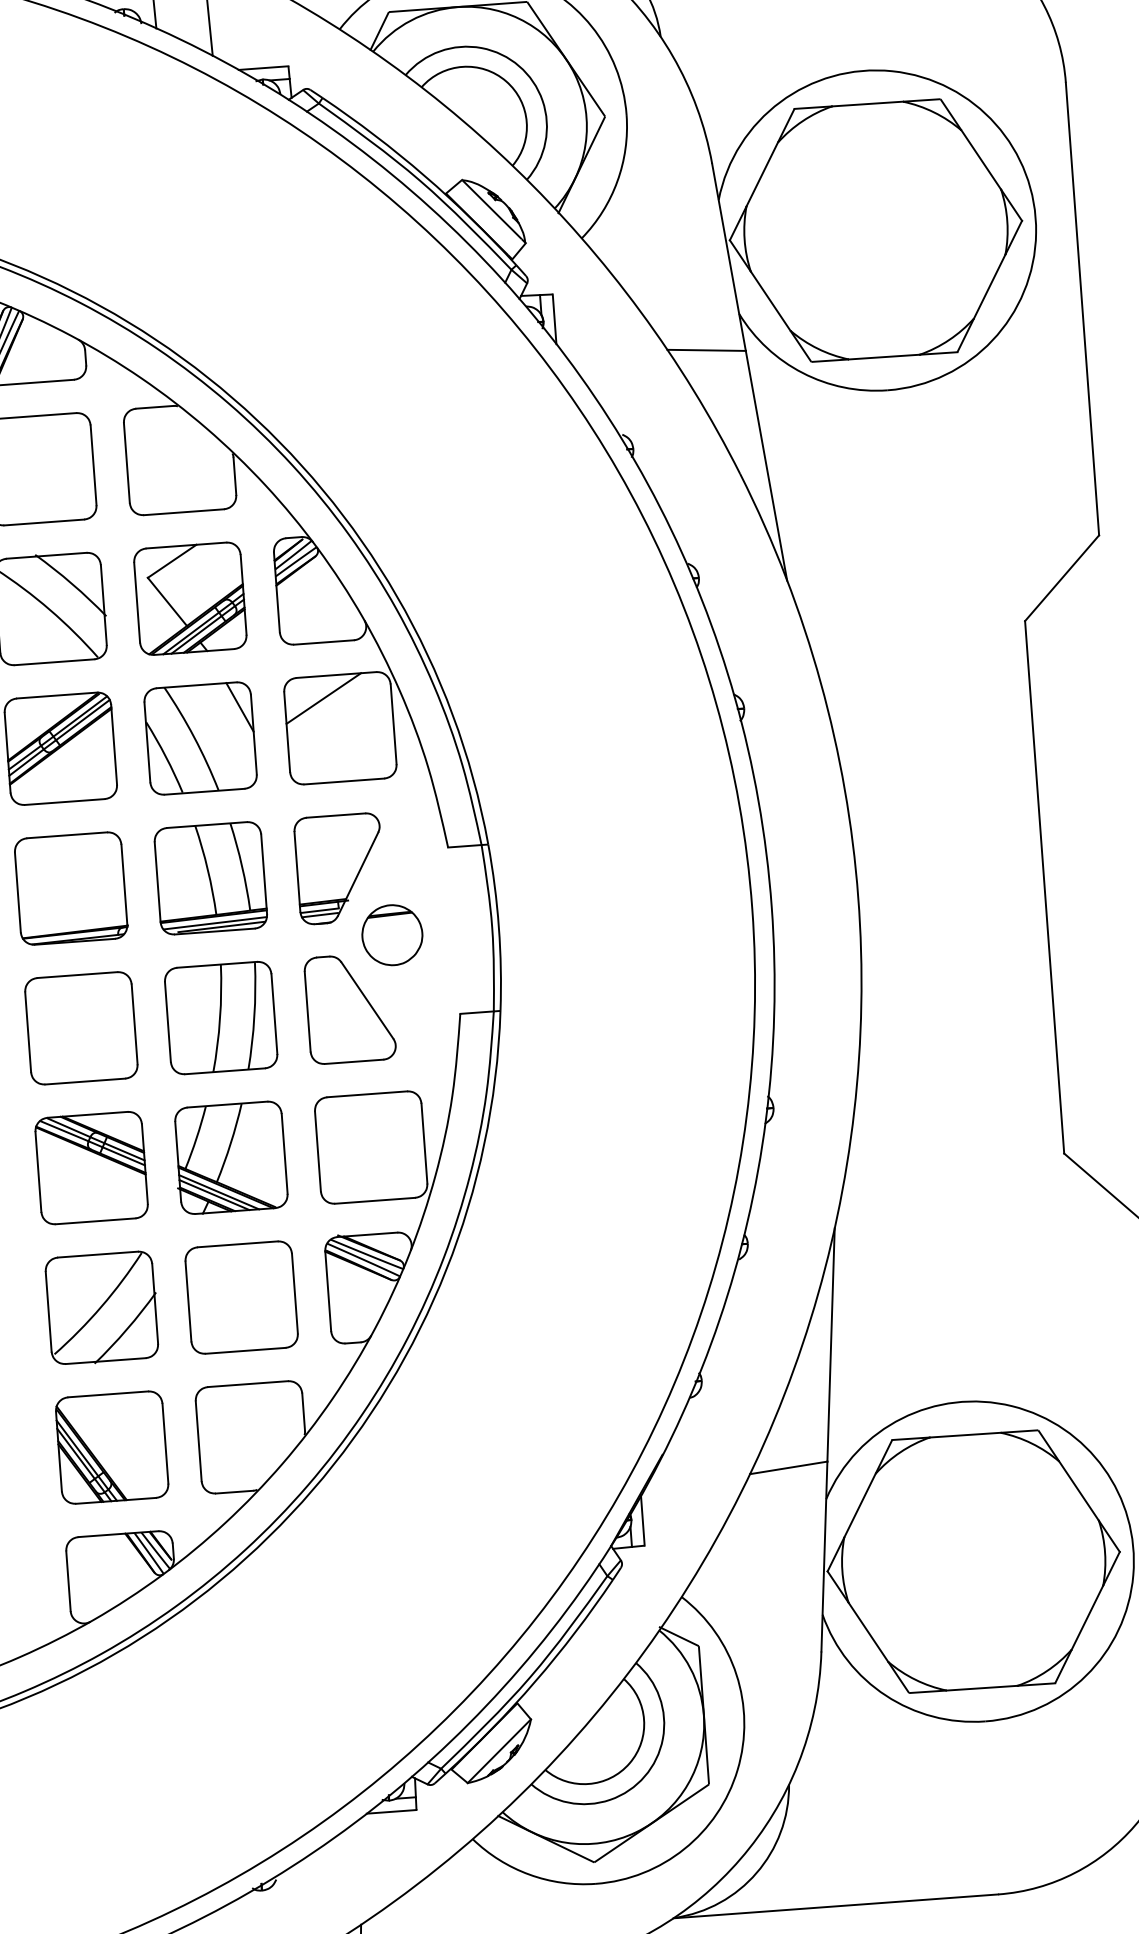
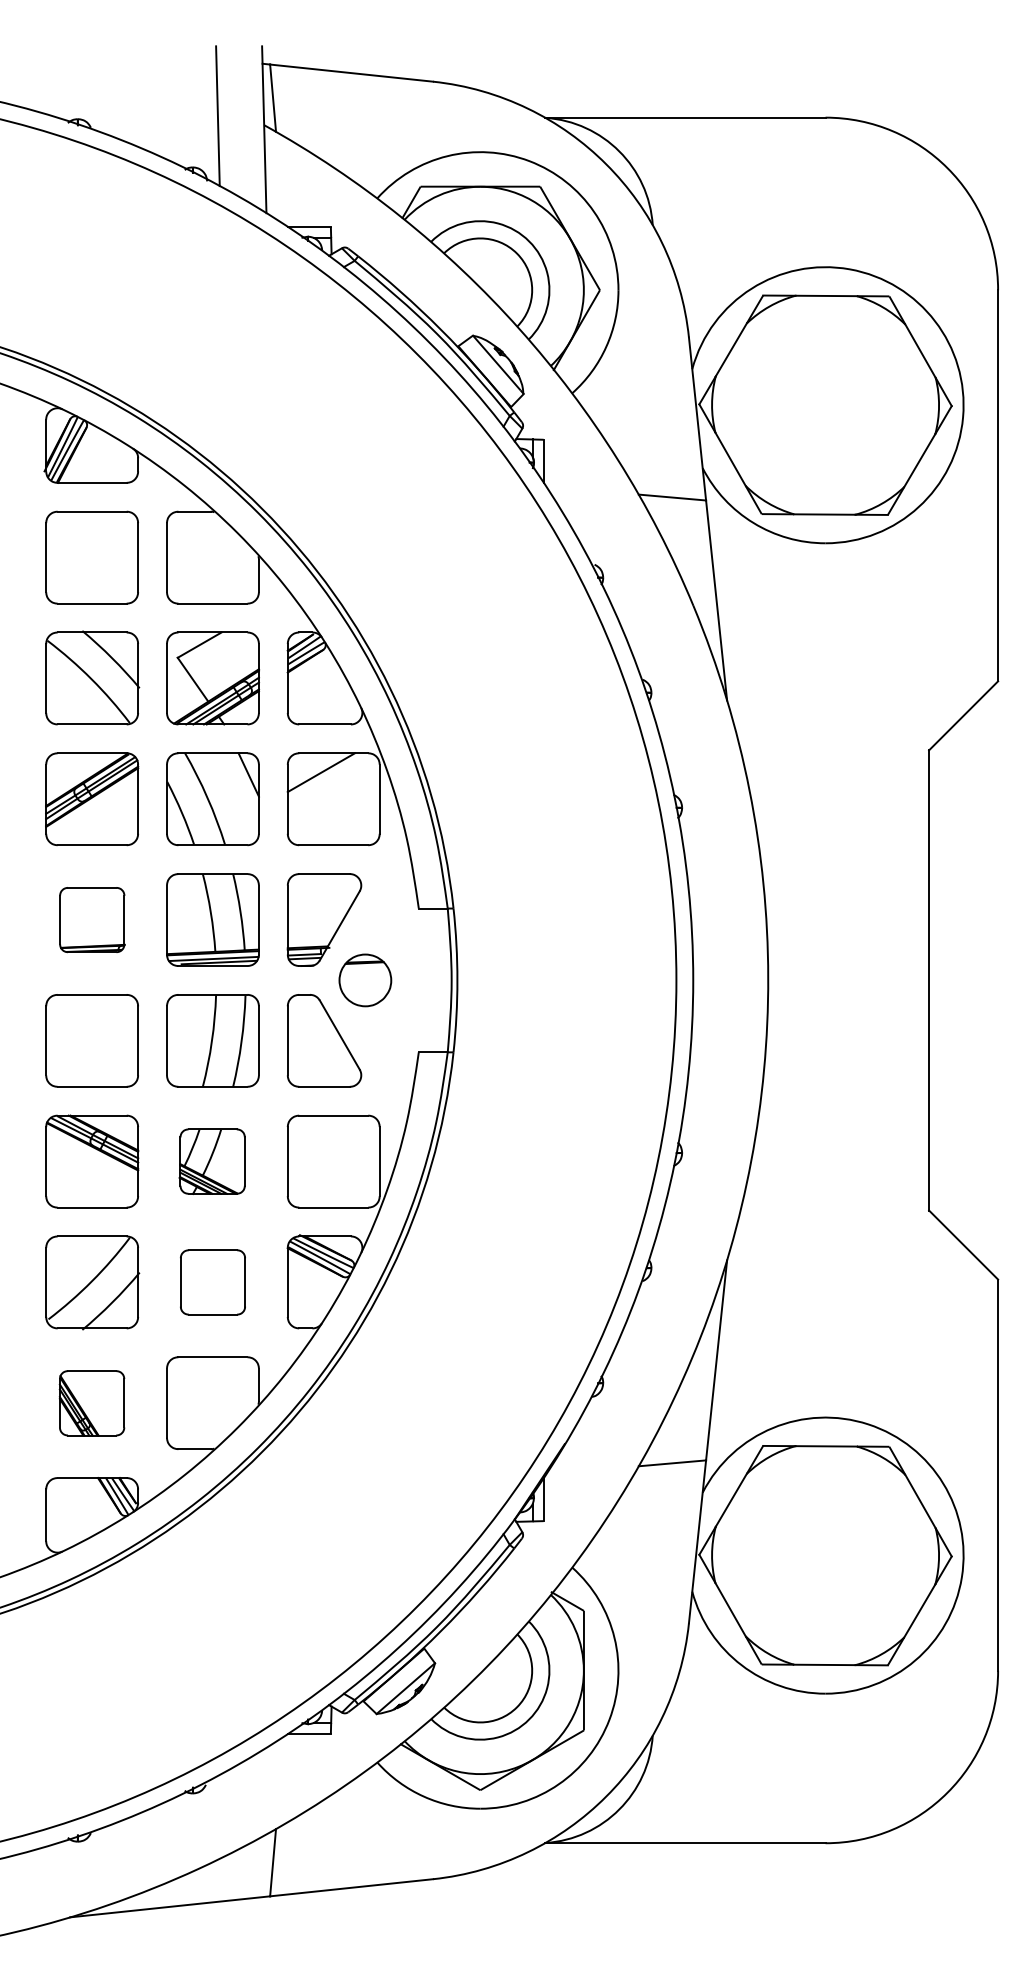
part: (71, 887) -> (92, 919), size x0.7
part: (229, 1157) -> (211, 1161), size x0.7
part: (241, 1297) -> (212, 1282), size x0.7
part: (111, 1448) -> (91, 1403), size x0.7

